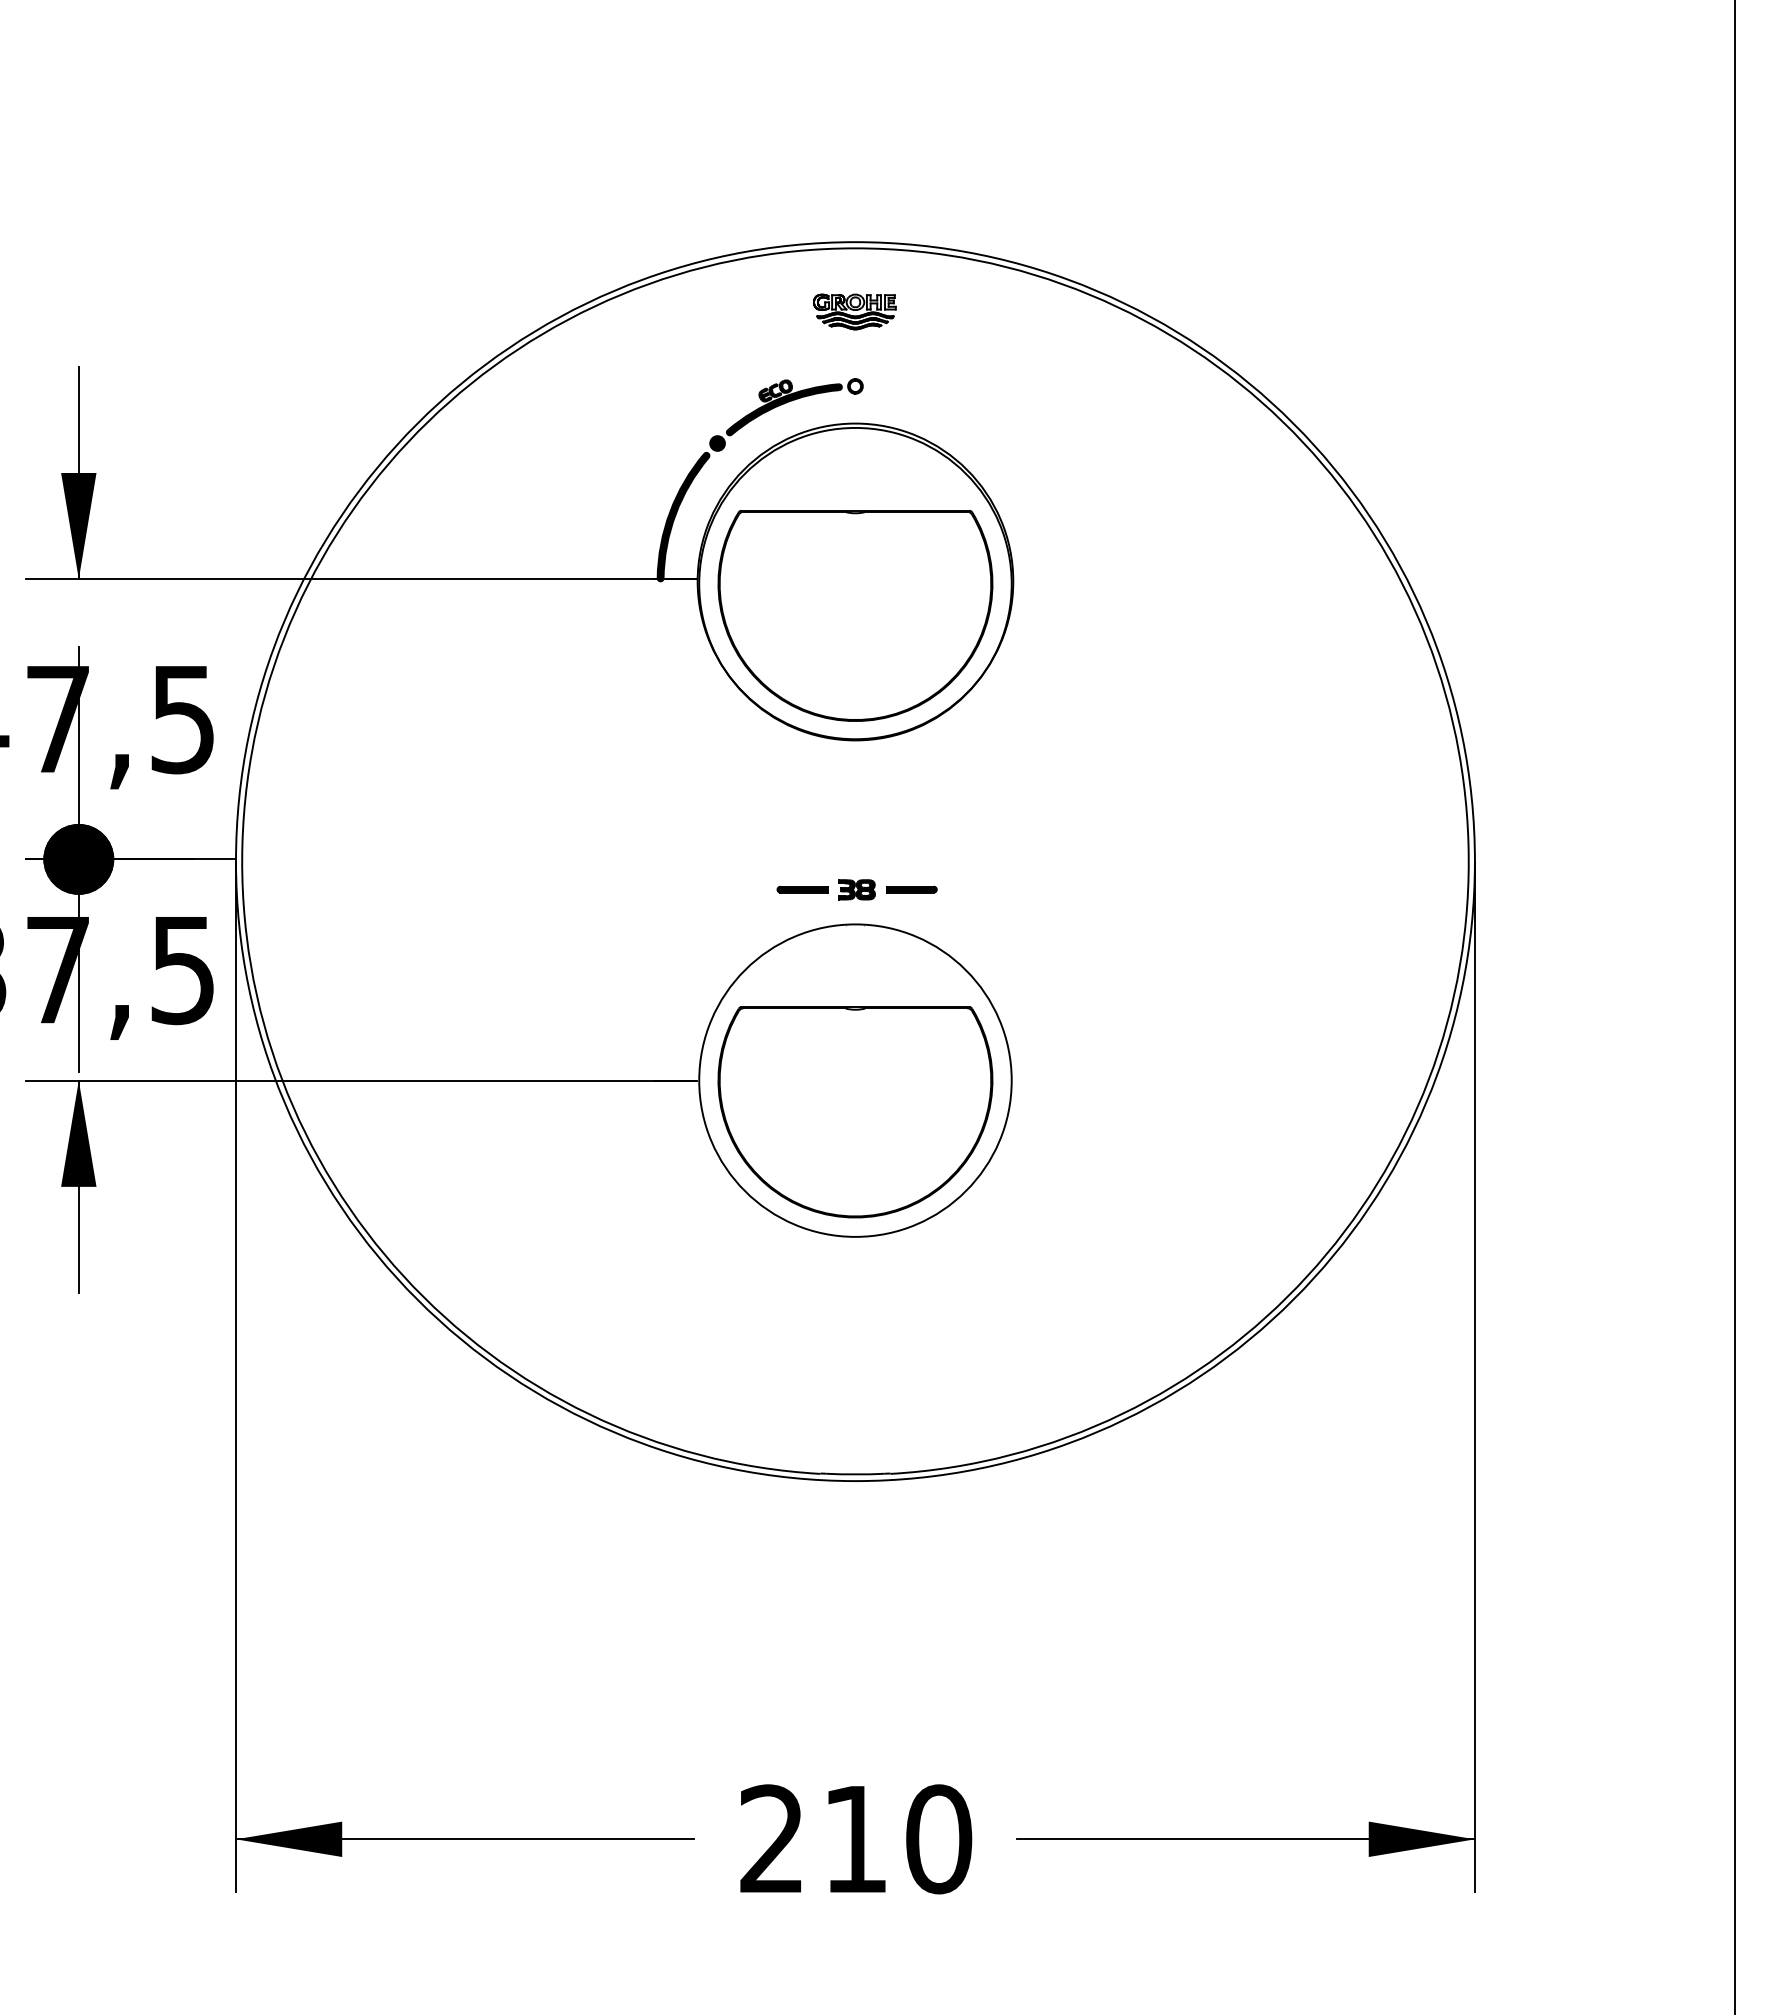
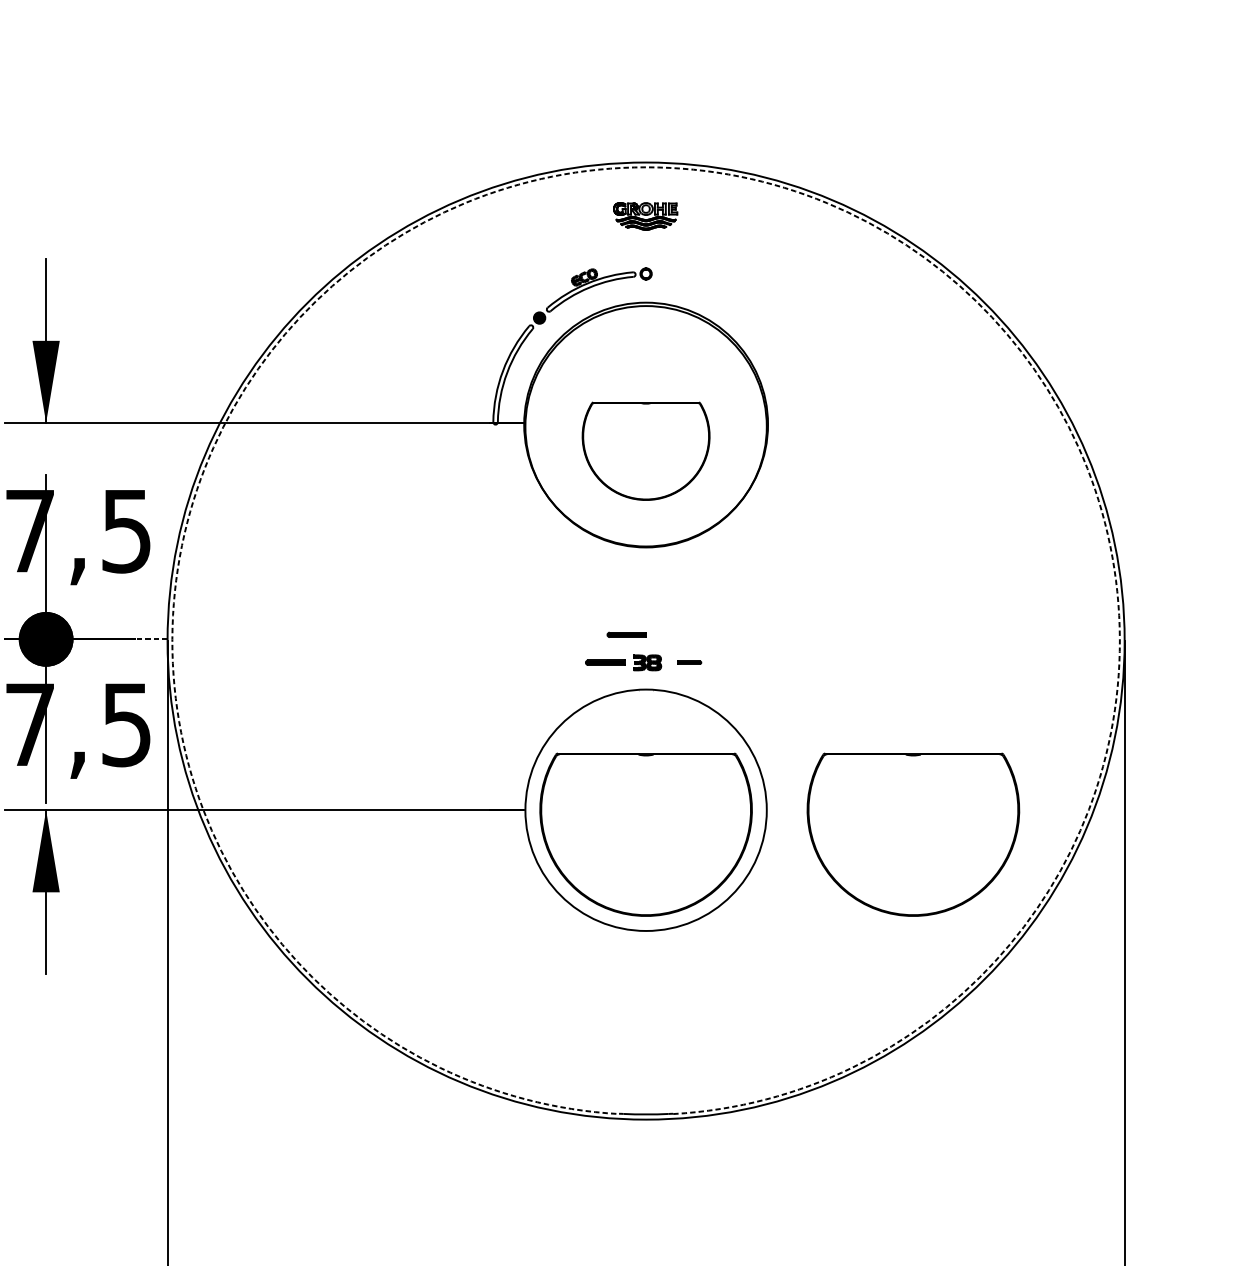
arc: (855, 248) -> (646, 167), solid -> dashed
fill: (783, 409) -> (590, 291), removed
fill: (683, 516) -> (513, 374), removed
part: (855, 615) -> (646, 450), size x0.6
part: (830, 853) -> (626, 634), added
line: (214, 859) -> (150, 639), solid -> dashed
part: (911, 889) -> (689, 662), size x0.6
part: (1201, 1112) -> (913, 834), added

